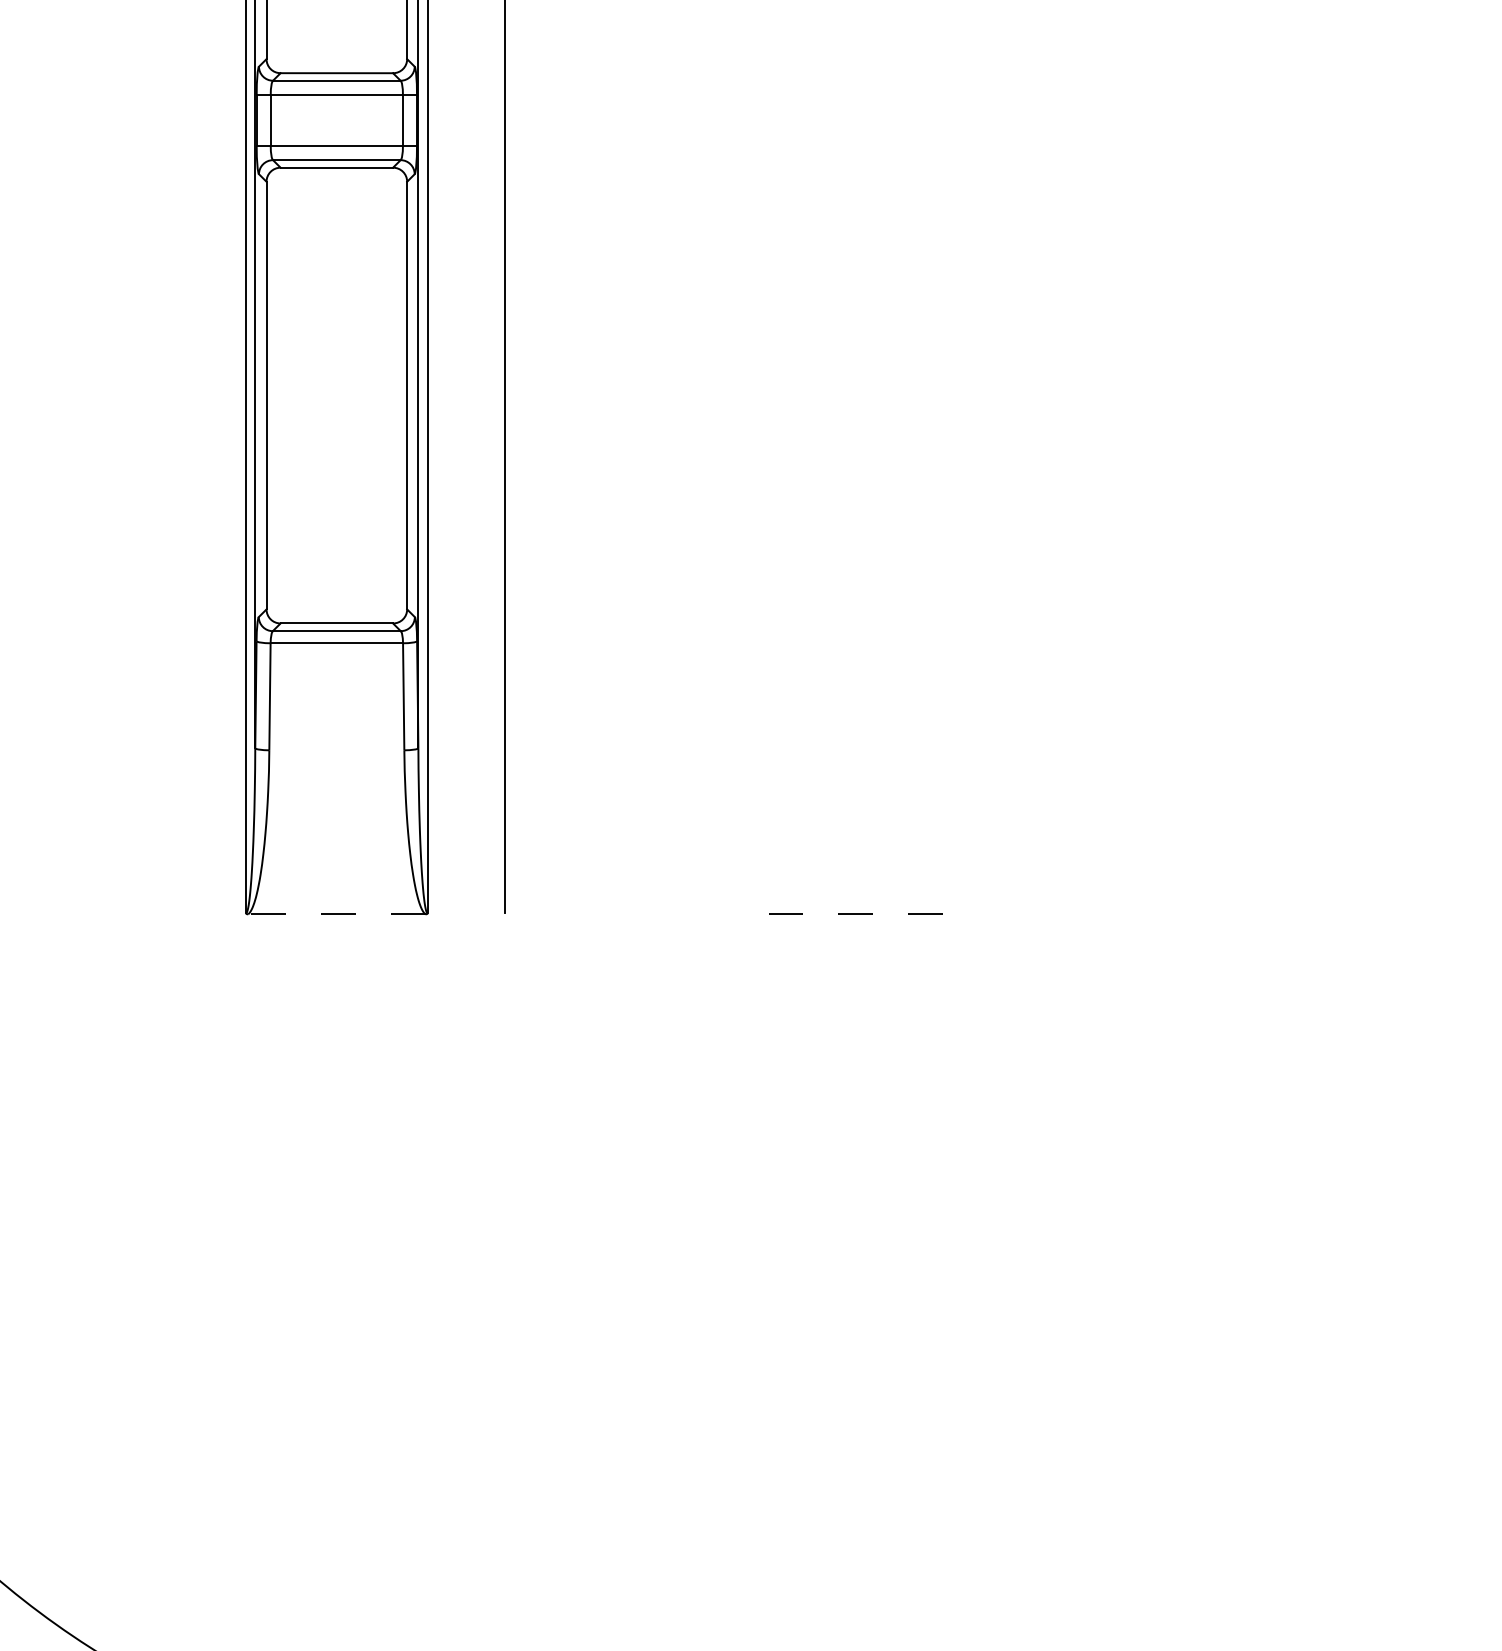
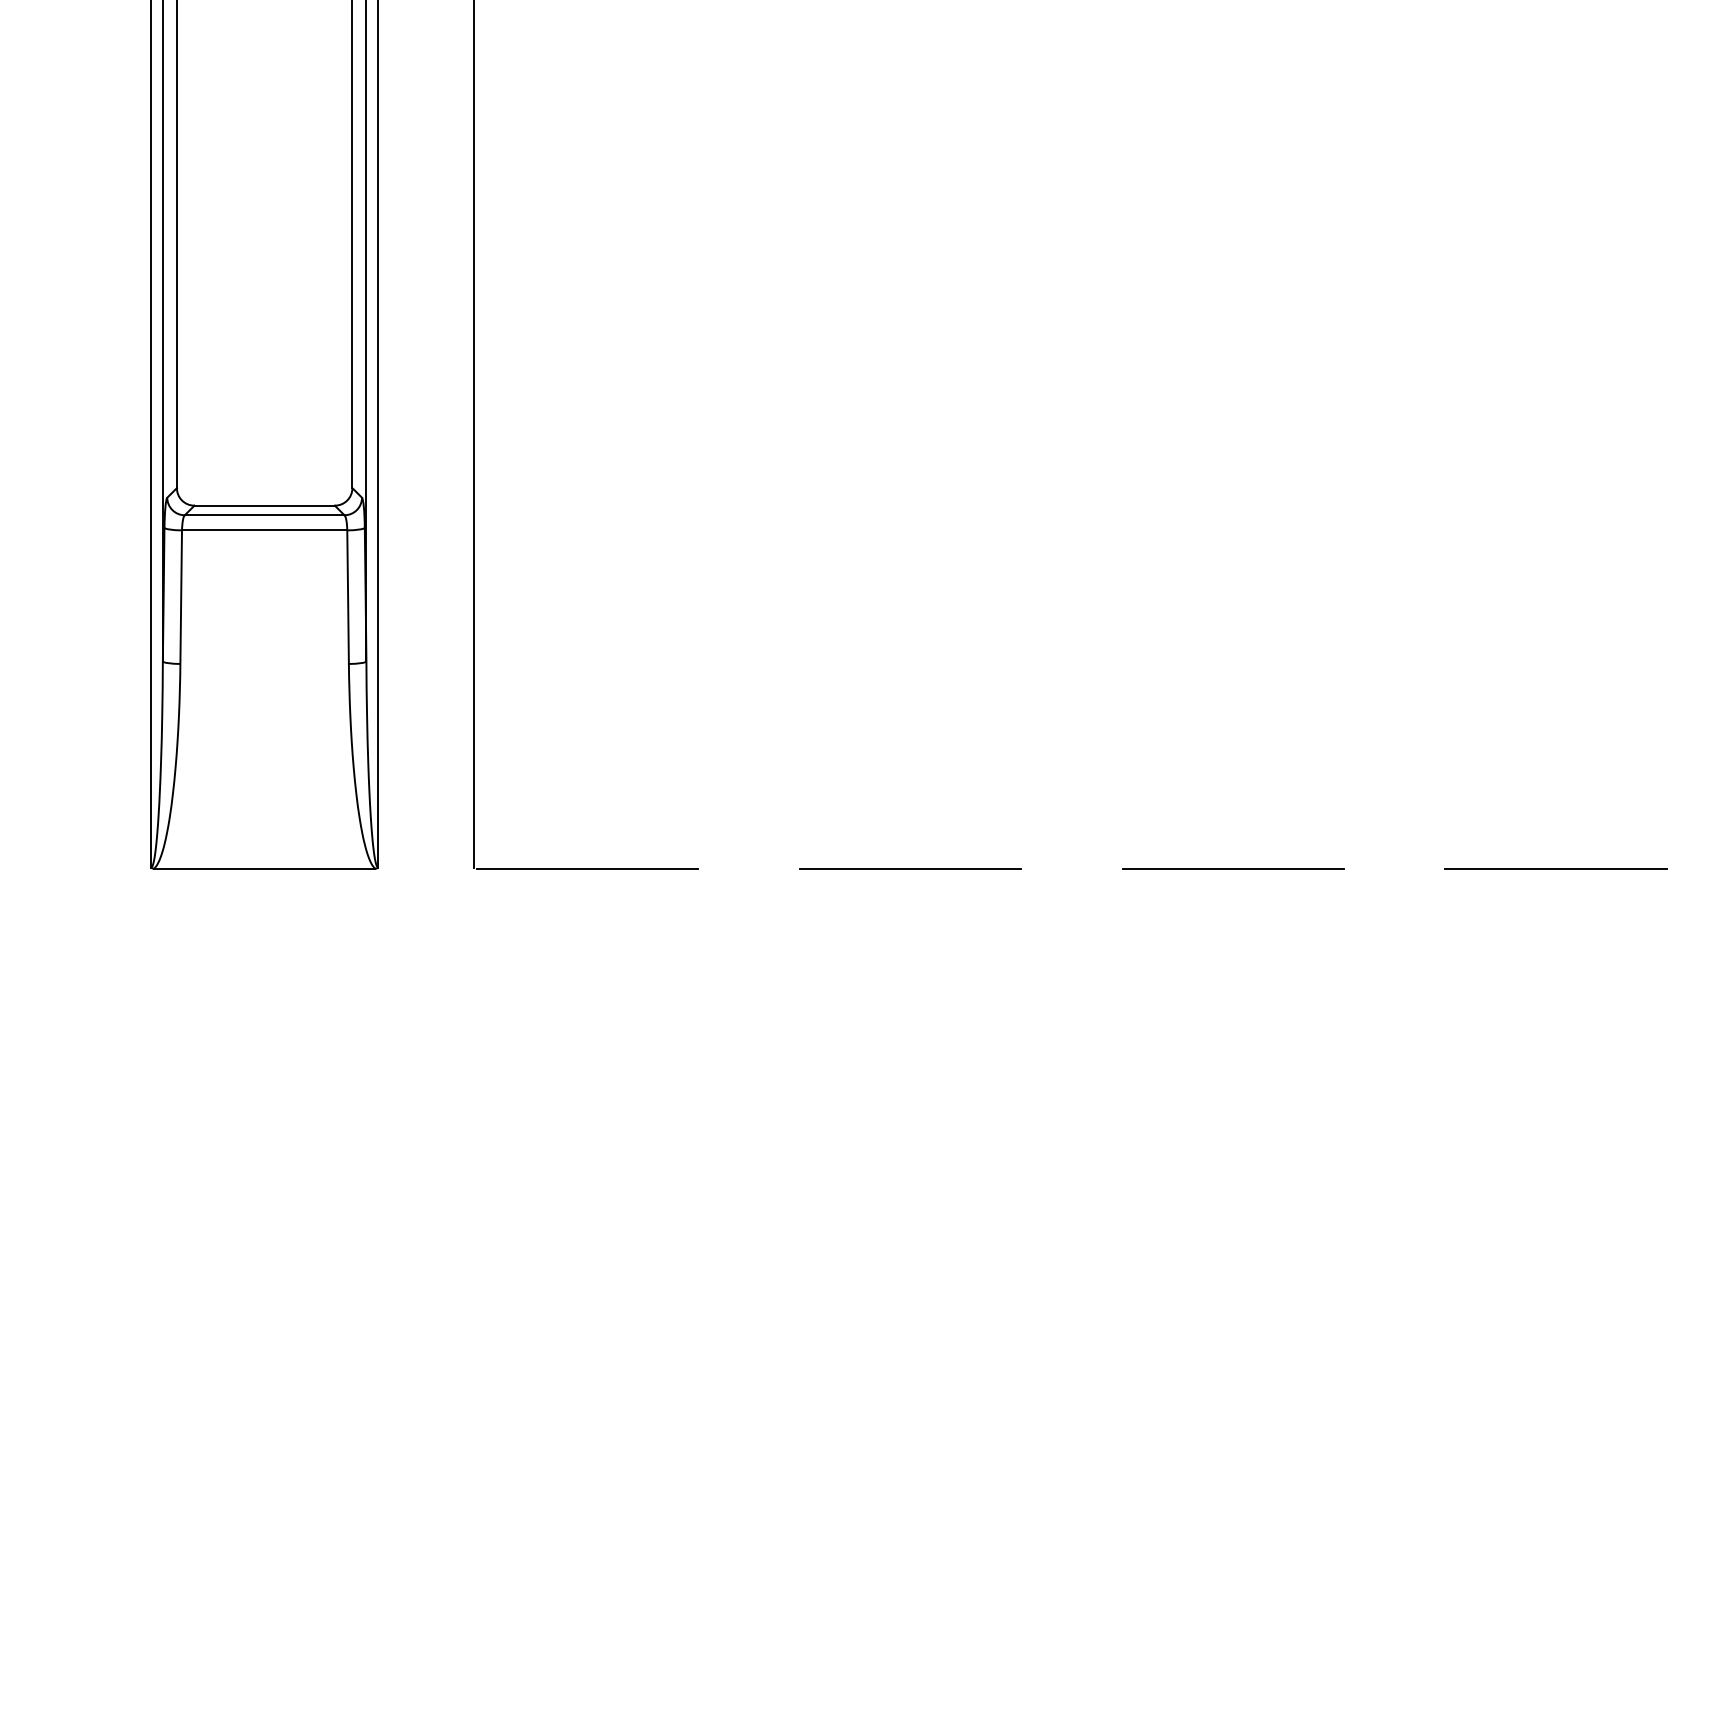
line: (336, 914) -> (264, 868), dashed -> solid
line: (595, 914) -> (587, 868), added
line: (854, 914) -> (910, 868), dashed -> solid
line: (1112, 914) -> (1232, 868), added
line: (1371, 914) -> (1555, 868), added

